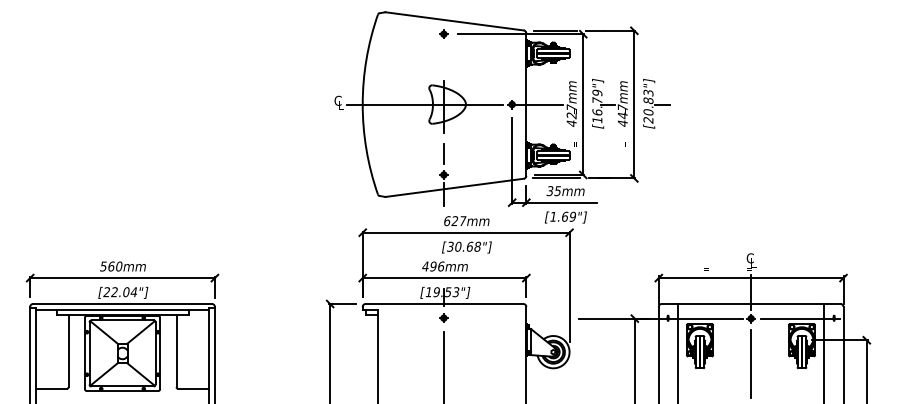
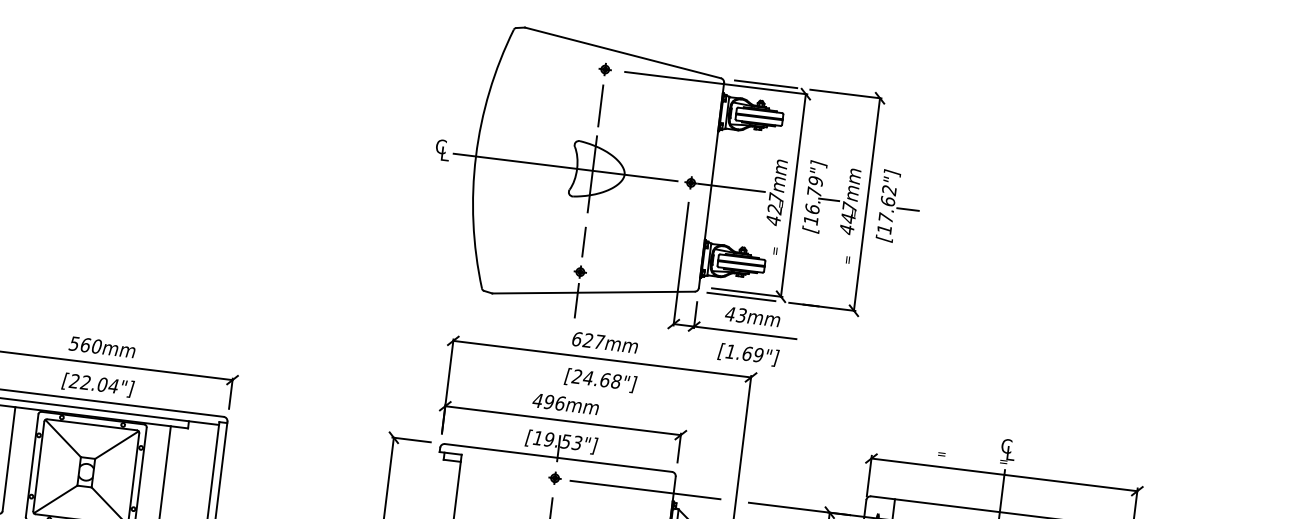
line: (443, 59) -> (600, 105), added
text: (648, 106) -> (886, 209), [20.83"] -> [17.62"]
text: (553, 191) -> (735, 315), 35mm -> 43mm
text: (454, 246) -> (583, 376), [30.68"] -> [24.68"]
line: (506, 318) -> (645, 489), added

